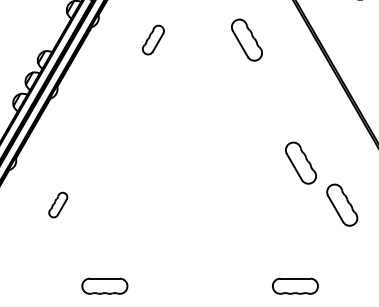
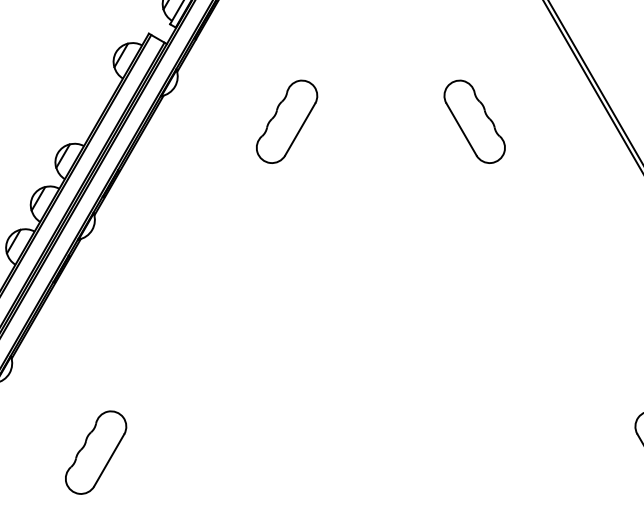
part: (153, 39) -> (287, 120), size x1.43
part: (300, 162) -> (581, 367), removed
part: (58, 204) -> (96, 451), size x1.67

